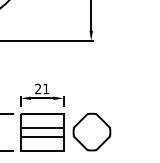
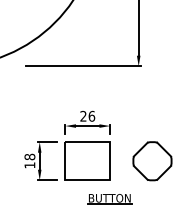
text: (45, 88) -> (91, 115), 21 -> 26
line: (42, 127) -> (87, 156), removed
part: (91, 132) -> (152, 161), moved
line: (42, 137) -> (87, 166), removed

